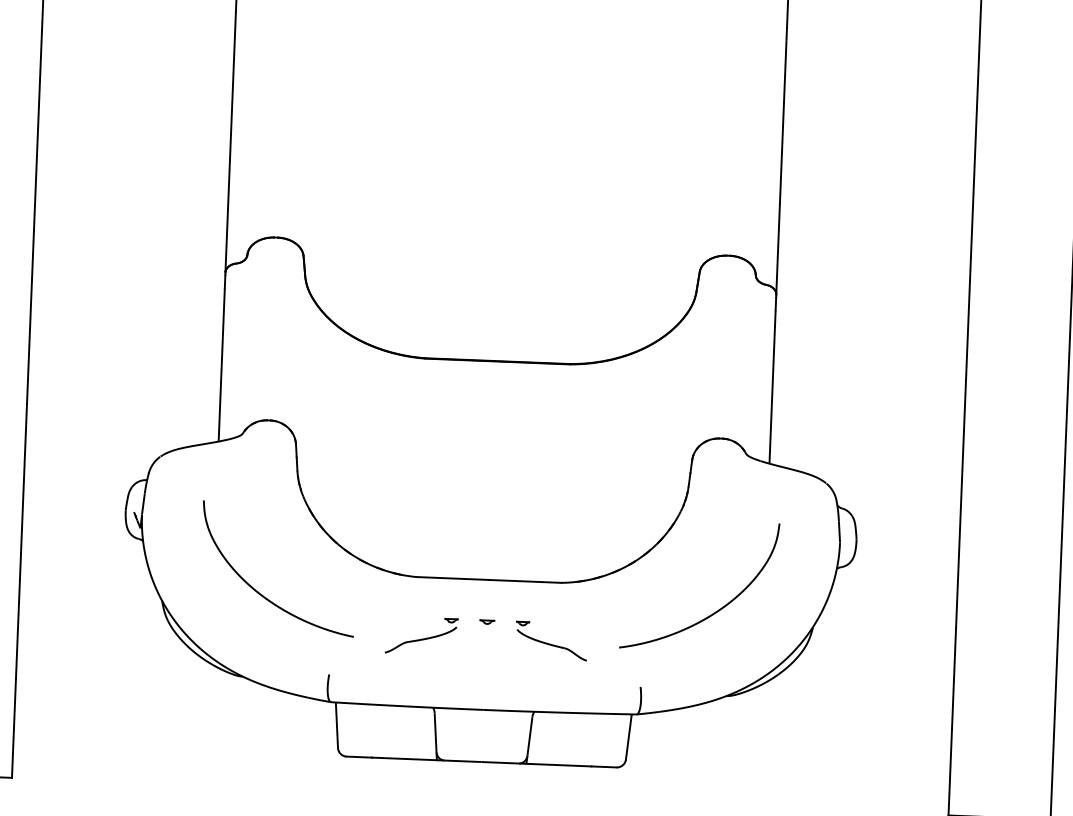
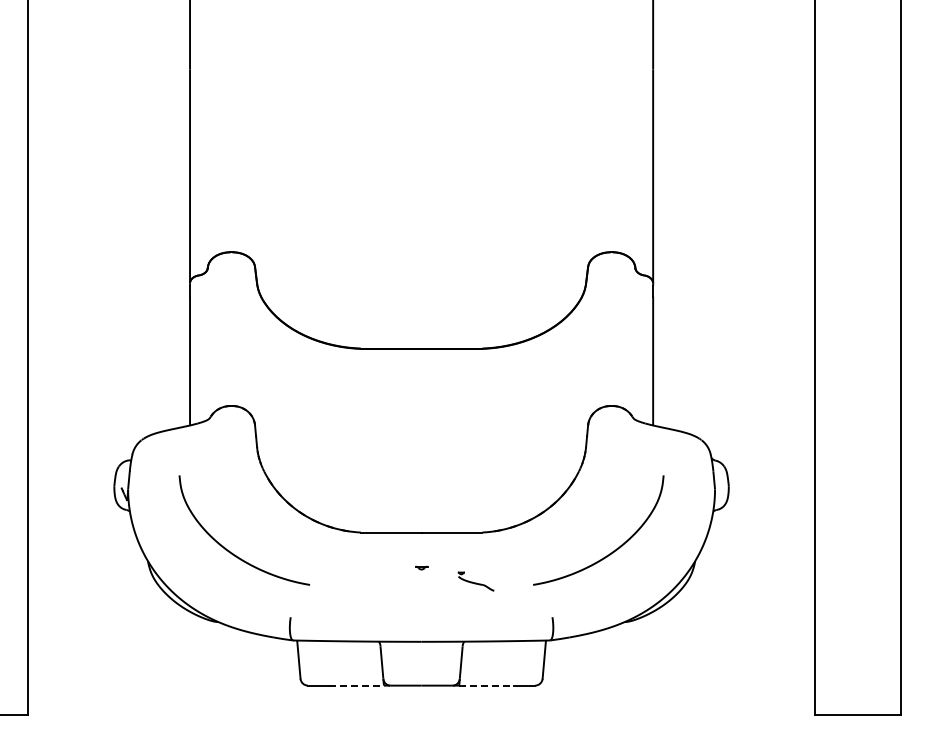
part: (421, 635) -> (366, 581), removed
part: (550, 640) -> (475, 581), size x0.6
line: (405, 758) -> (357, 685), solid -> dashed
line: (560, 765) -> (487, 685), solid -> dashed

